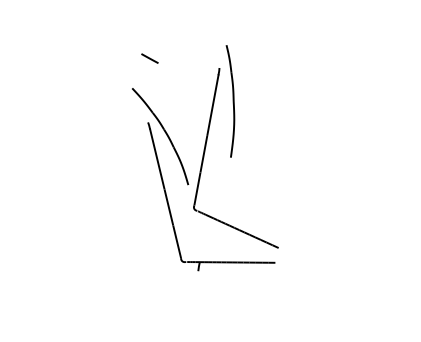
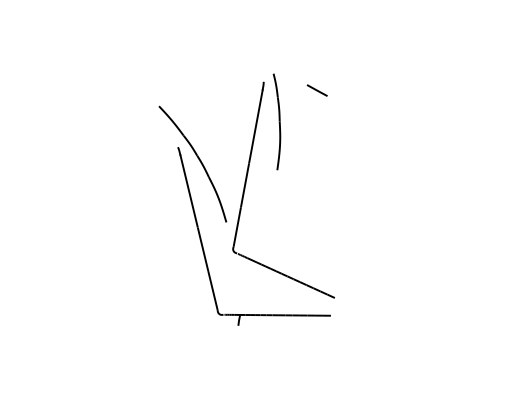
line: (149, 58) -> (316, 90), moved
part: (230, 101) -> (276, 121), size x0.71

